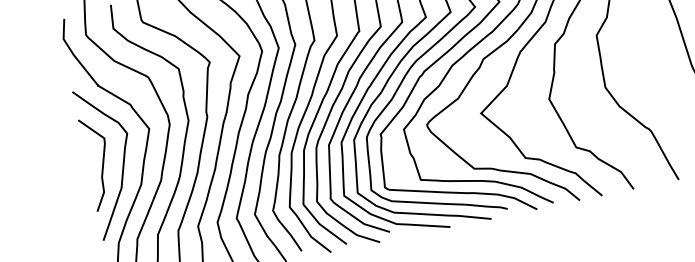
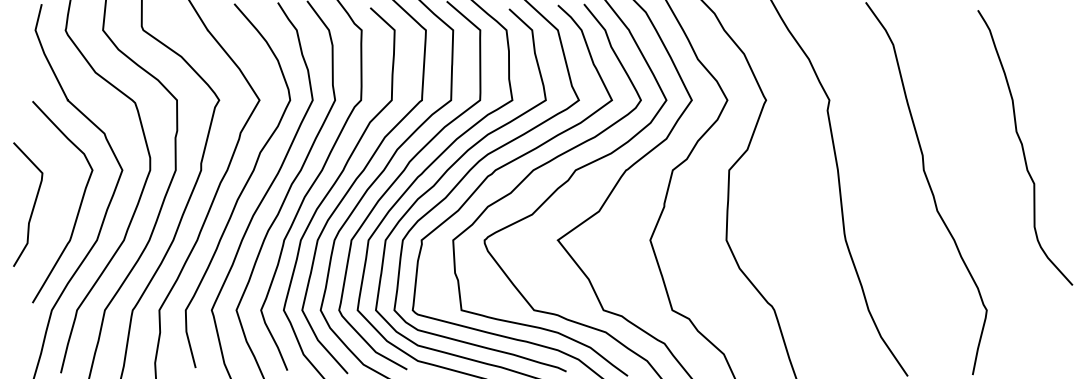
curve: (102, 162) -> (33, 204), moved

